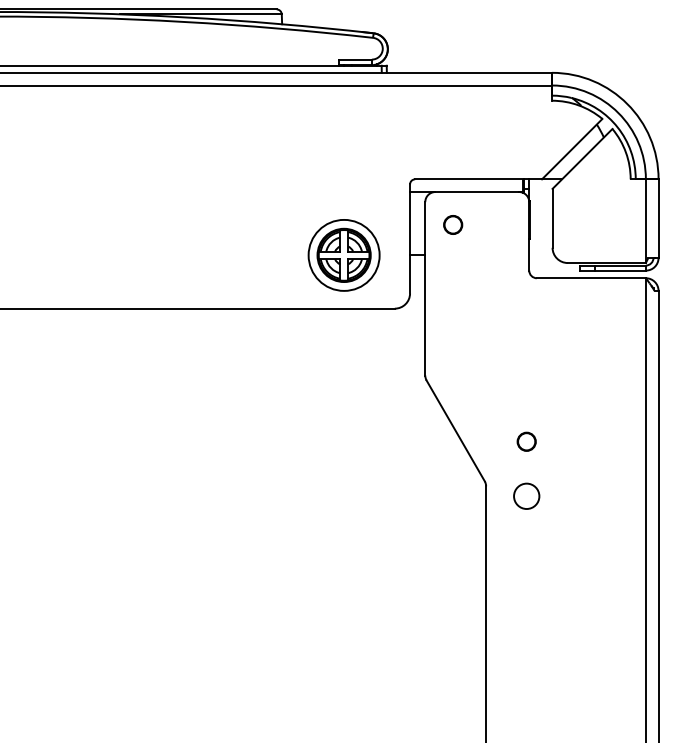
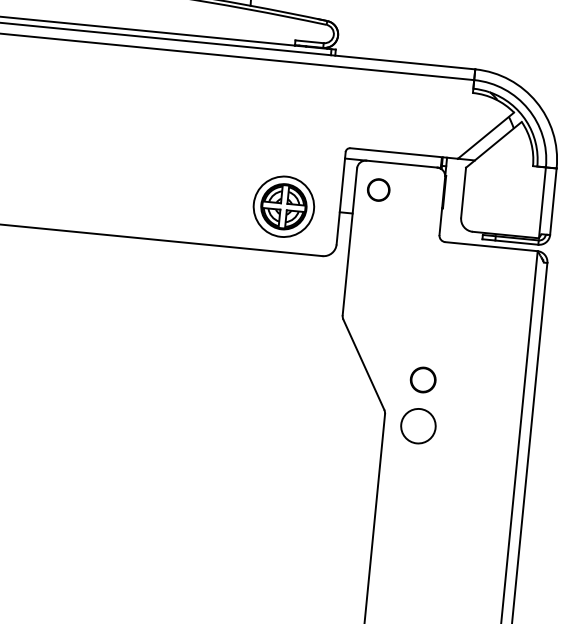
circle: (453, 224) -> (379, 189), size x1.4
circle: (526, 441) -> (422, 379), size x1.6
circle: (526, 495) -> (418, 425), size x1.6

